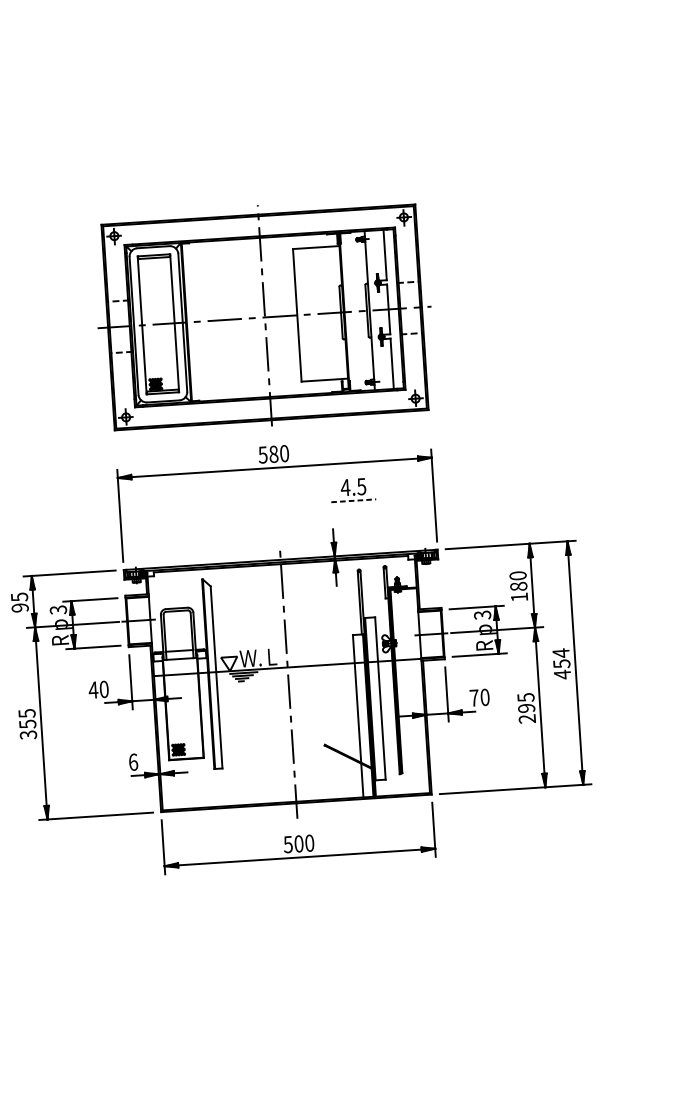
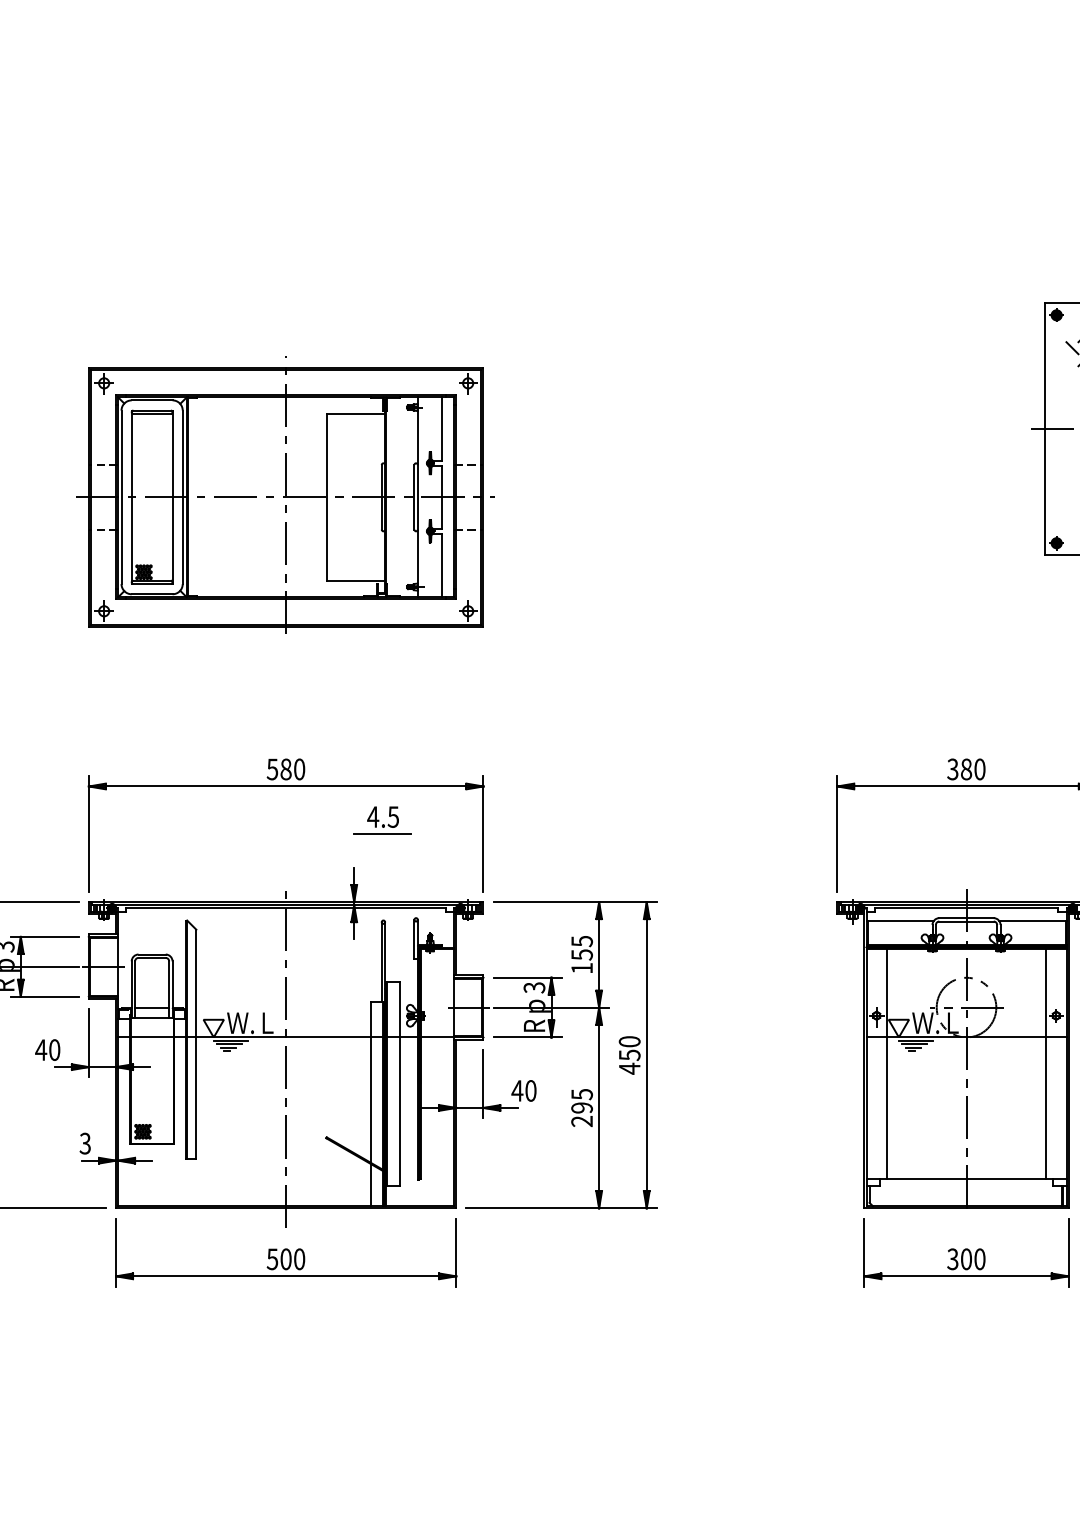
part: (264, 315) -> (285, 494), moved
line: (353, 501) -> (382, 834), dashed -> solid
text: (517, 580) -> (581, 947), 180 -> 155
text: (560, 653) -> (629, 1041), 454 -> 450
text: (474, 697) -> (517, 1090), 70 -> 40
text: (133, 762) -> (85, 1143), 6 -> 3

